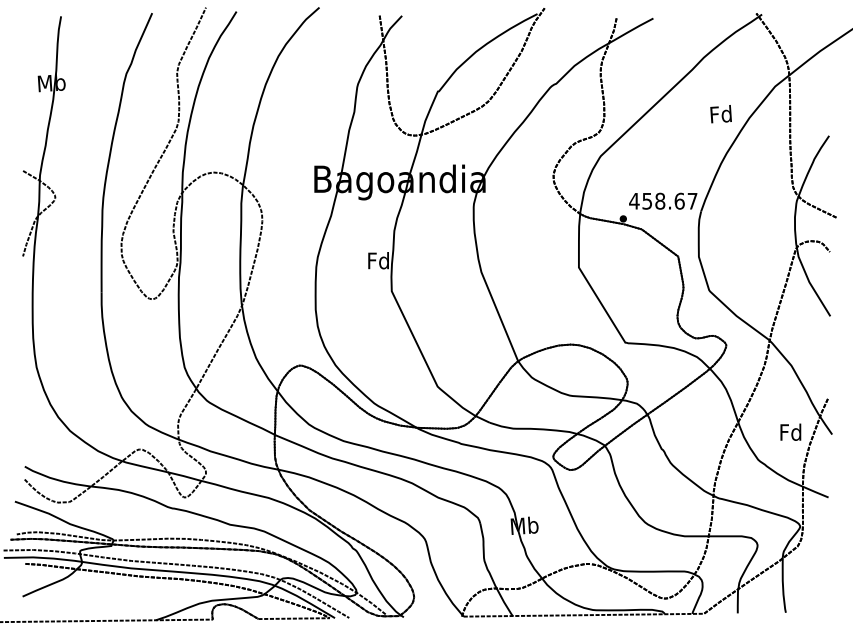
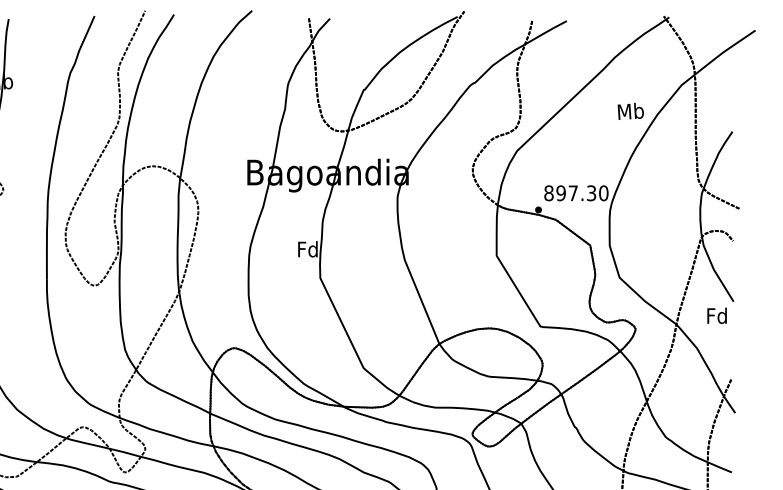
text: (721, 114) -> (631, 111), Fd -> Mb
text: (663, 200) -> (576, 192), 458.67 -> 897.30
text: (790, 431) -> (716, 315), moved

